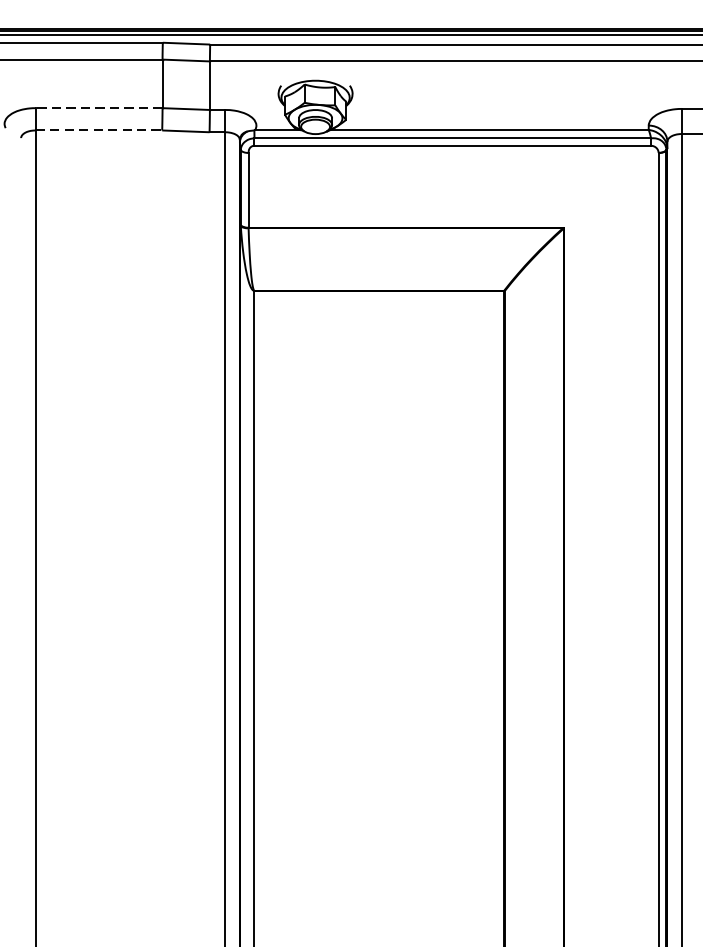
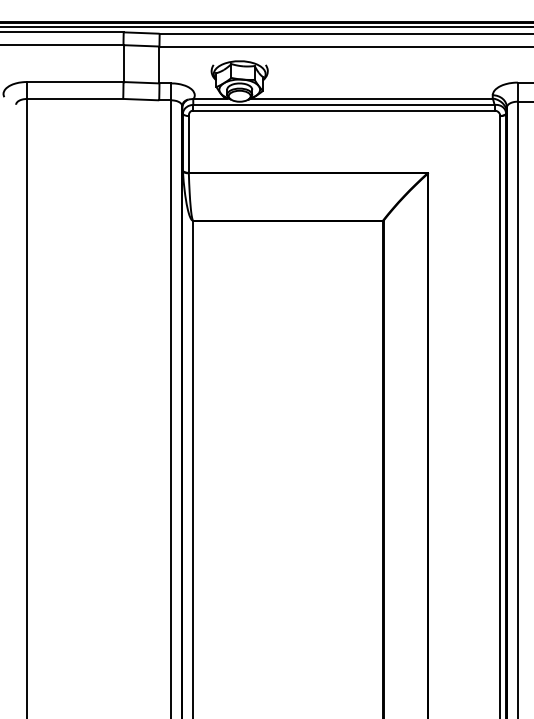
line: (98, 108) -> (74, 82), dashed -> solid
line: (99, 129) -> (75, 98), dashed -> solid

